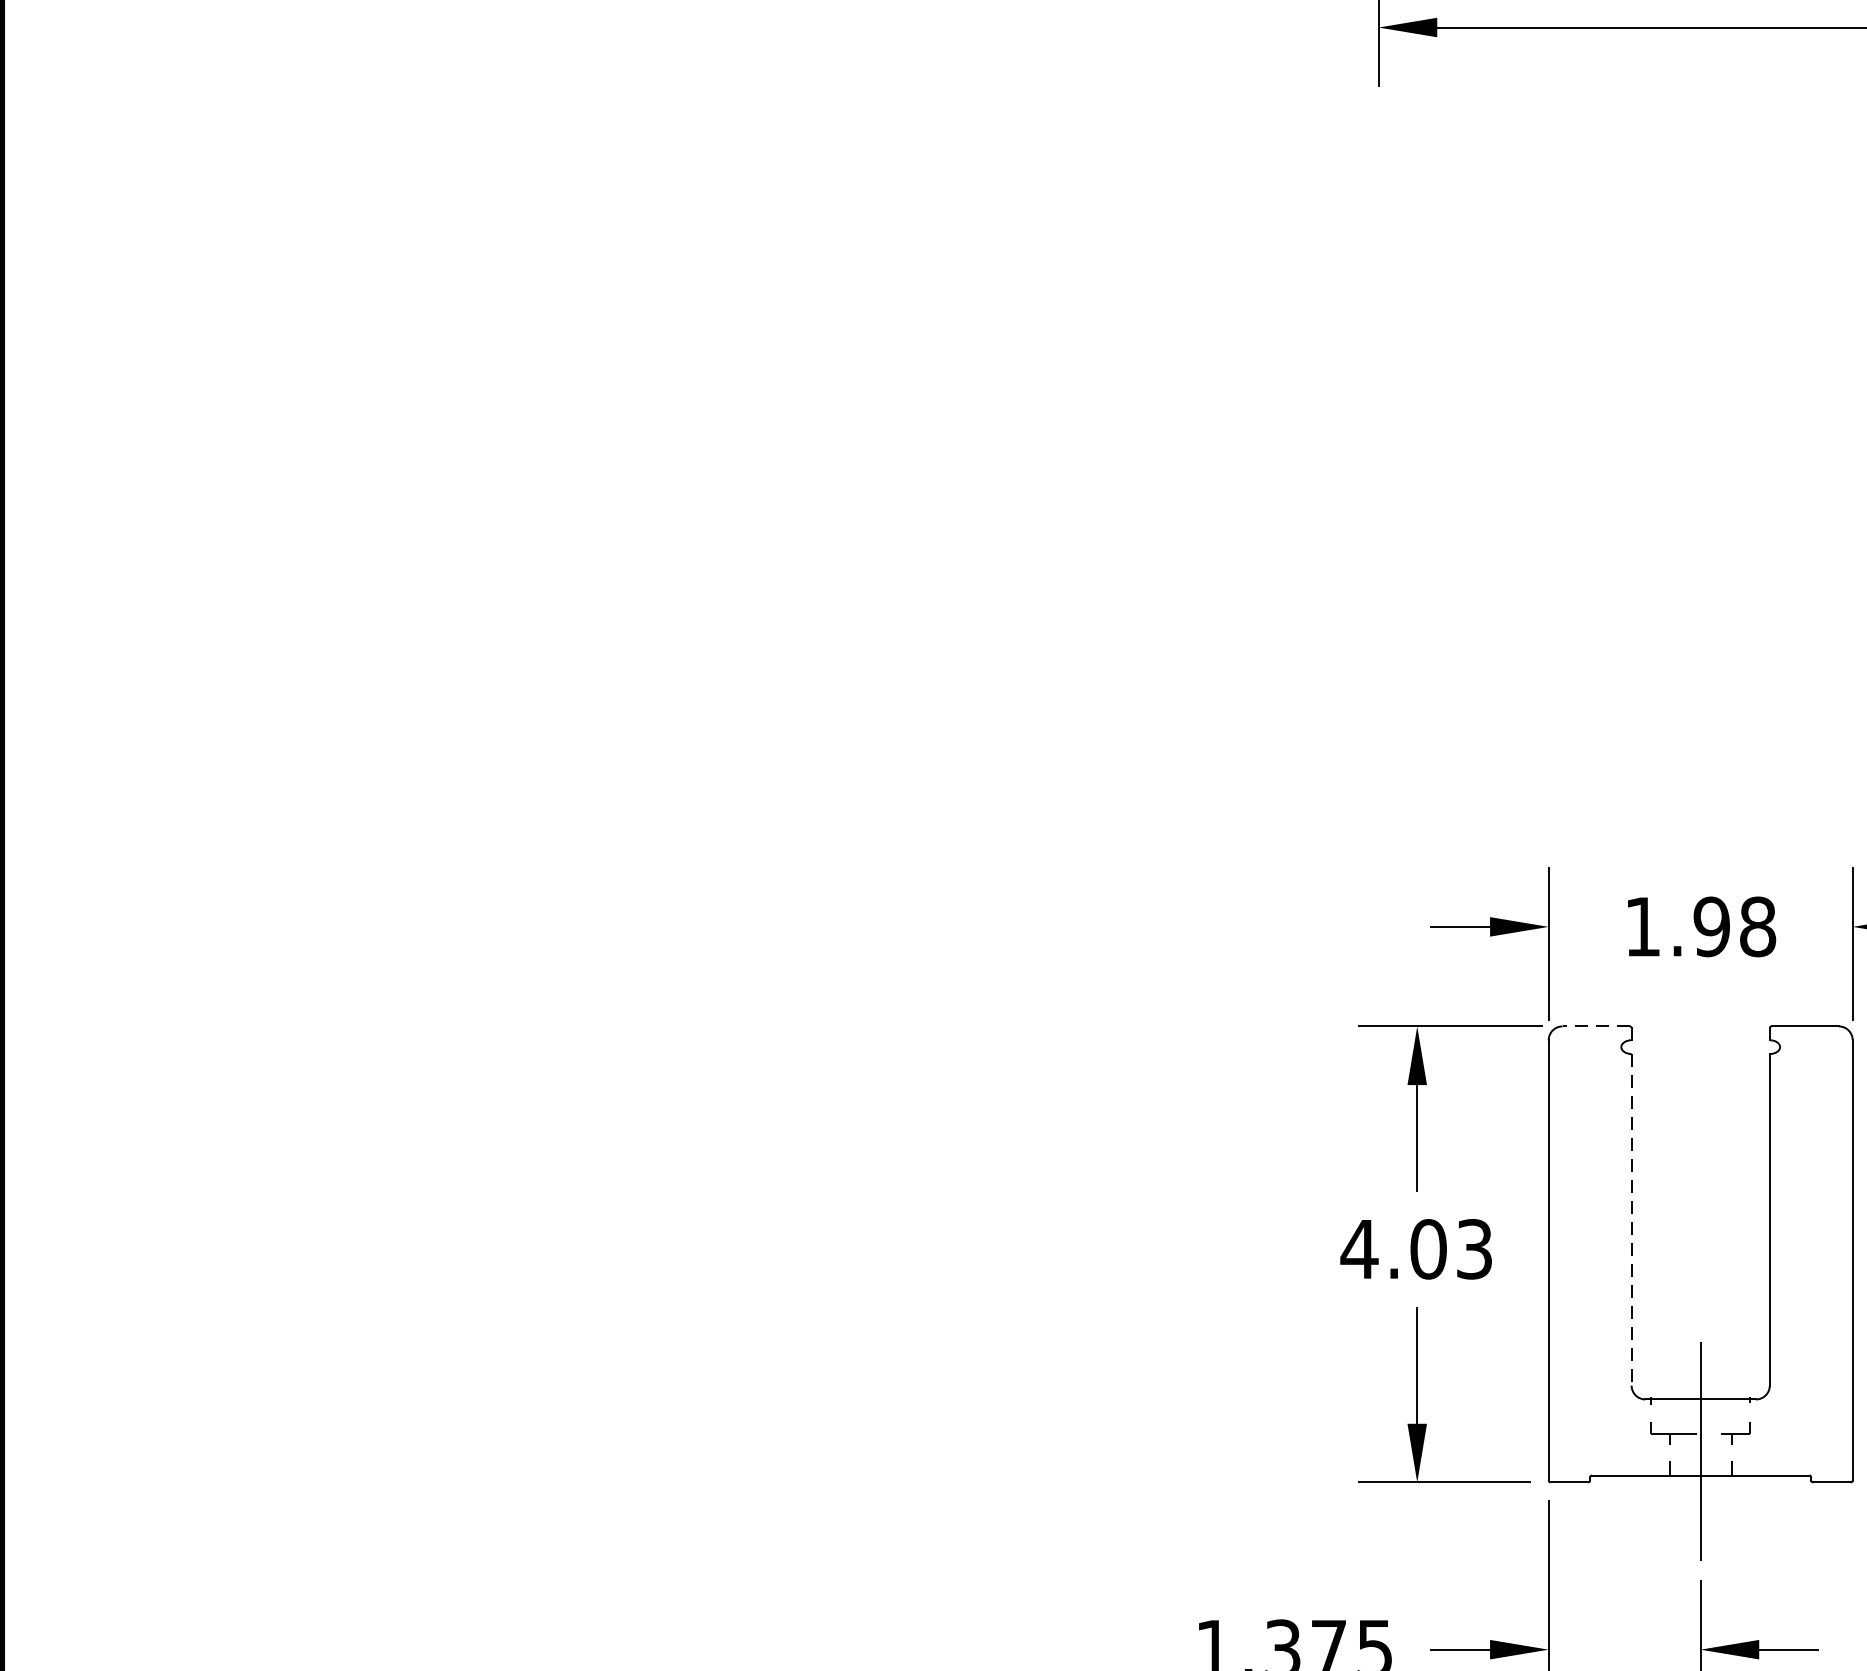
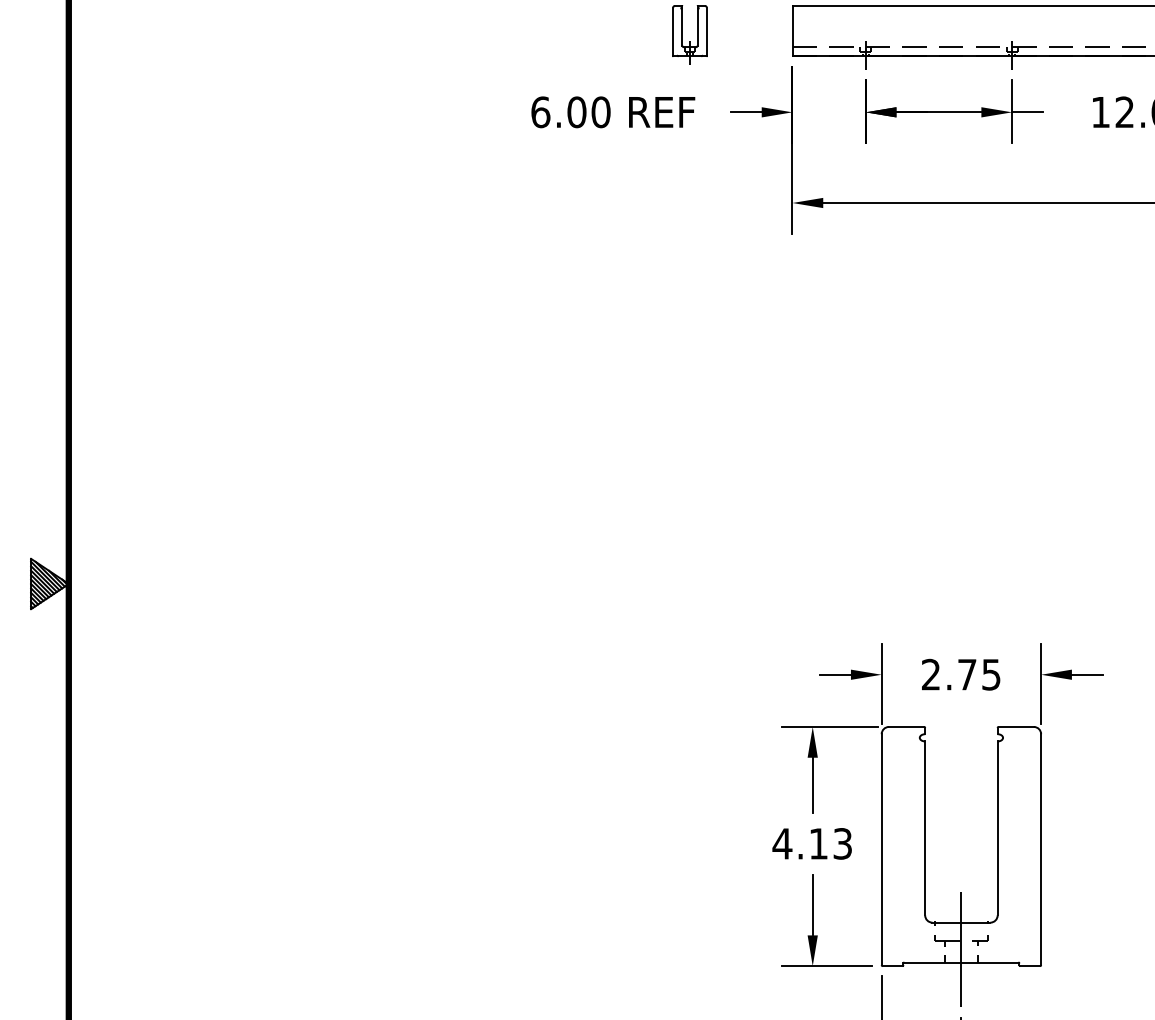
text: (1700, 926) -> (961, 674), 1.98 -> 2.75
line: (1595, 1025) -> (906, 726), dashed -> solid
line: (1632, 1219) -> (925, 828), dashed -> solid
text: (1428, 1248) -> (818, 843), 4.03 -> 4.13

